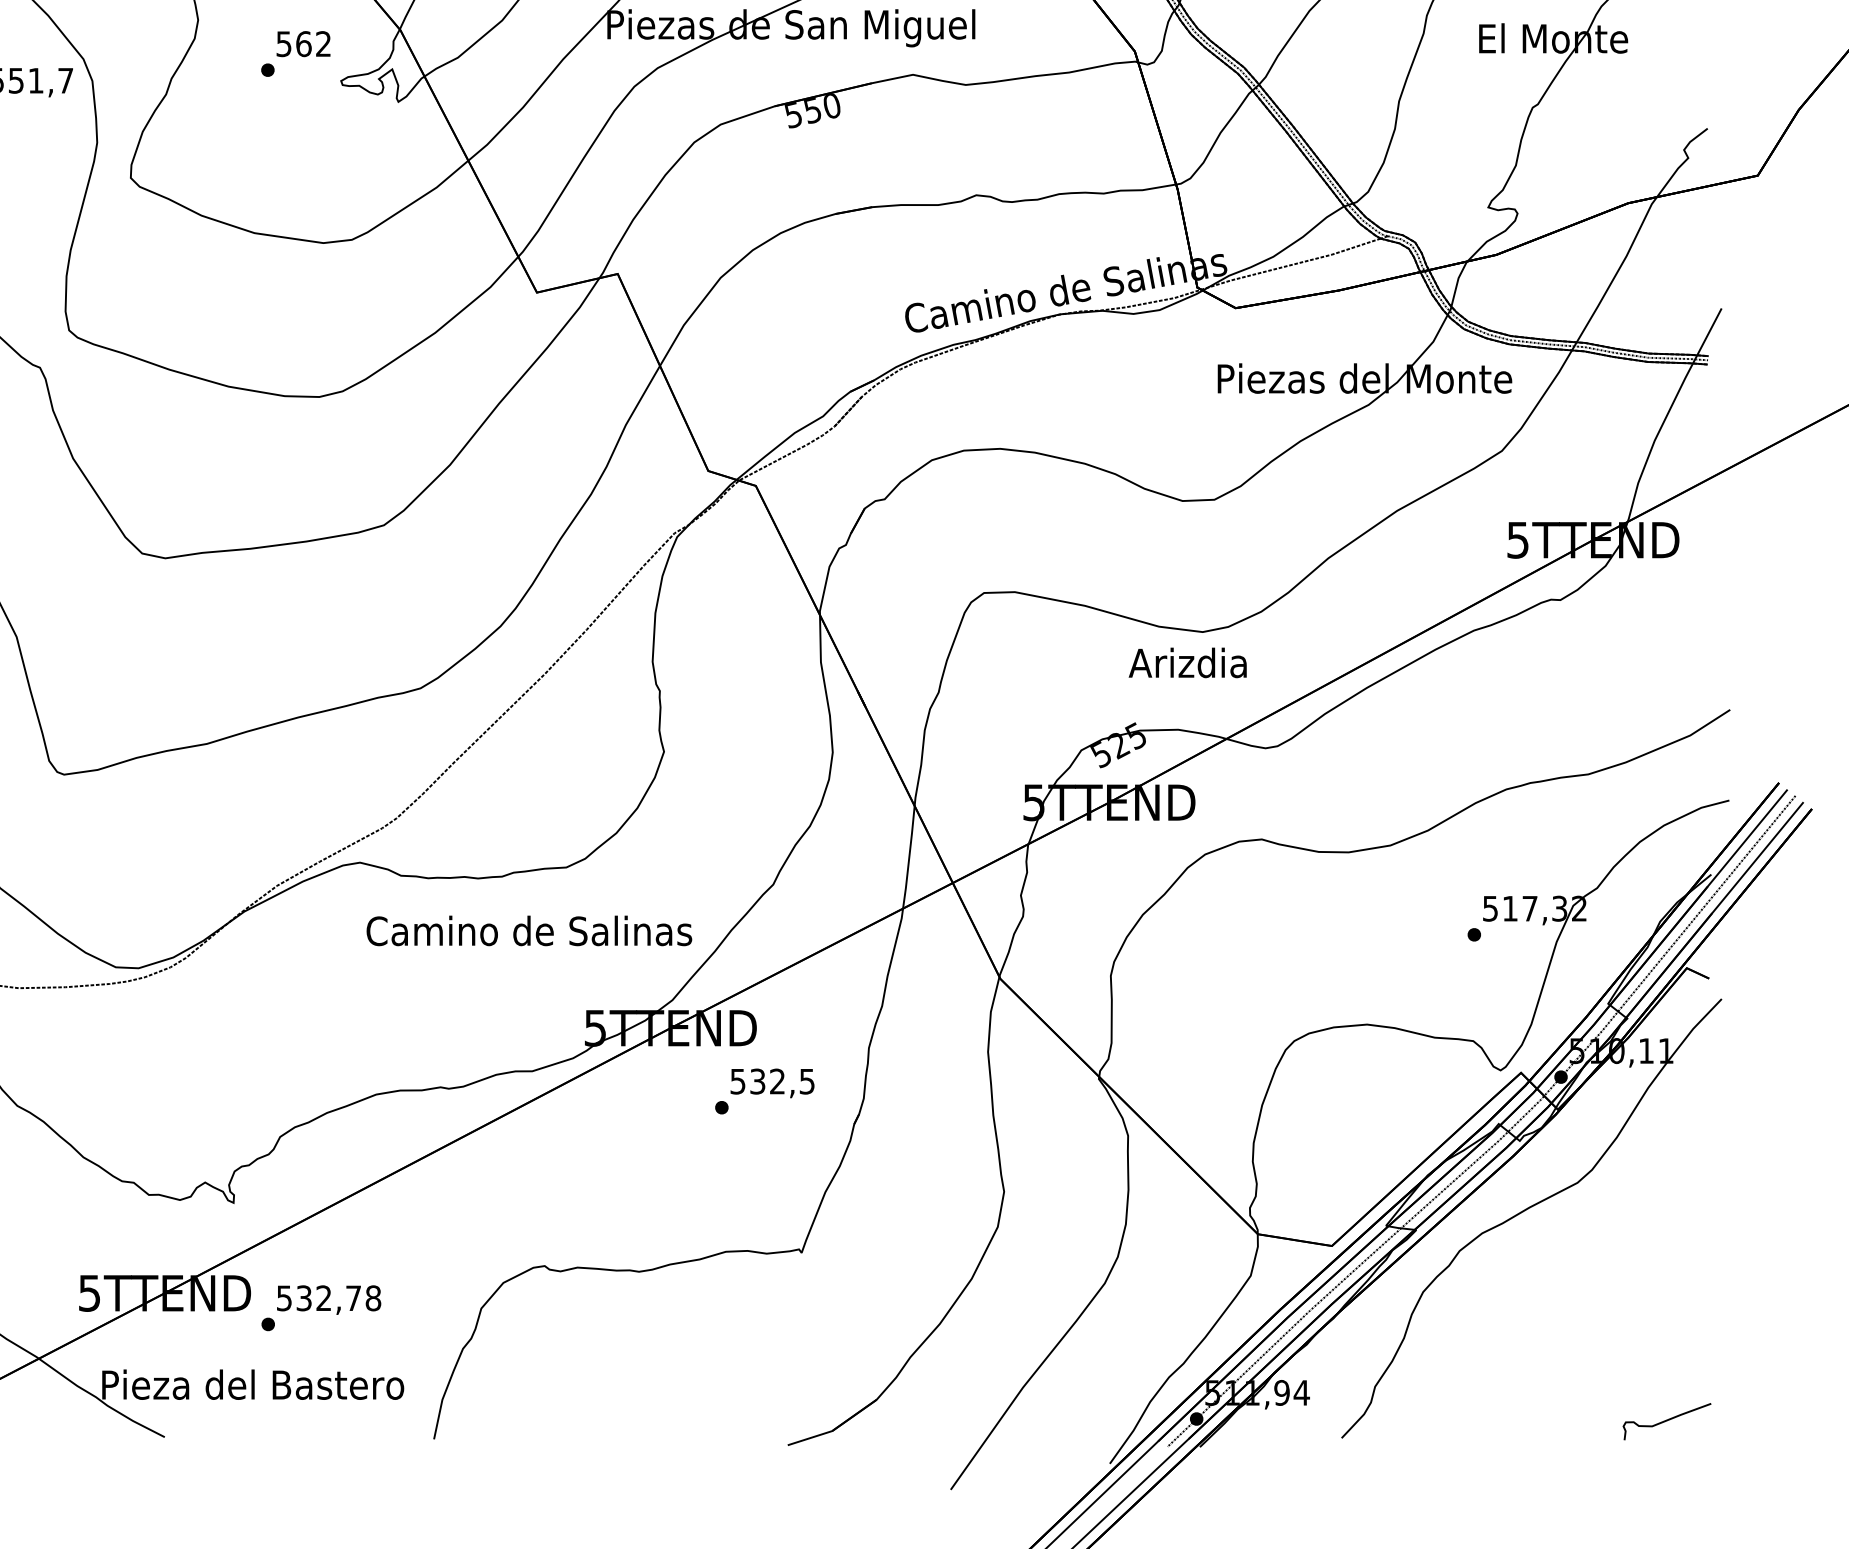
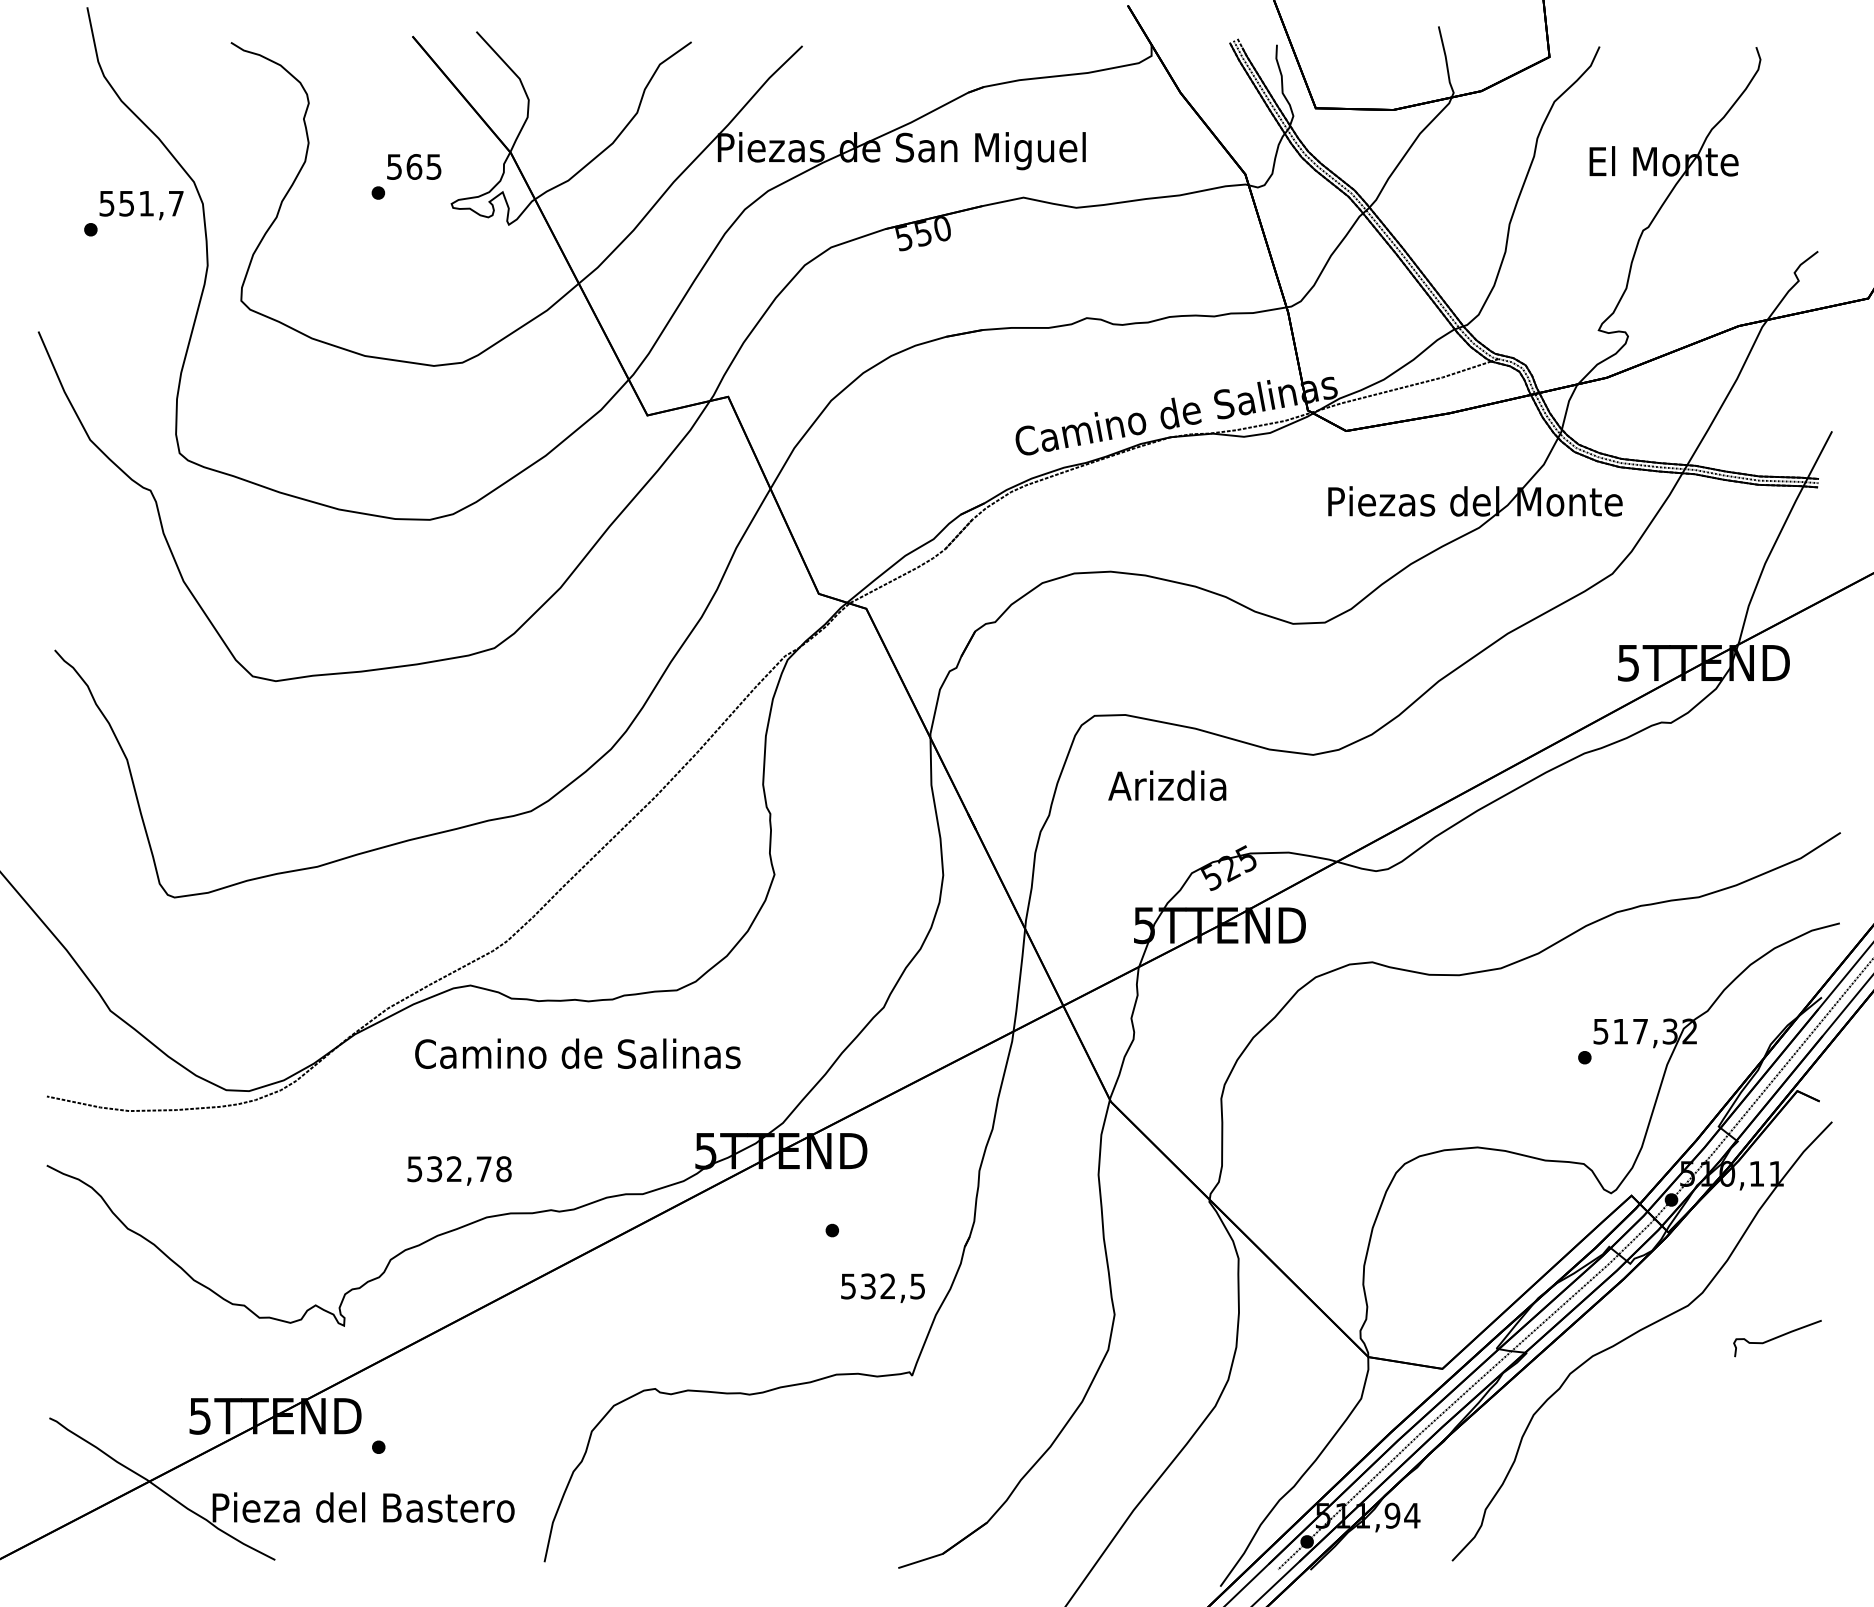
text: (323, 43) -> (433, 166), 562 -> 565
text: (1188, 662) -> (1167, 785), moved
text: (529, 930) -> (577, 1053), moved
text: (772, 1082) -> (882, 1287), moved
text: (329, 1299) -> (459, 1170), moved
part: (1667, 1421) -> (1777, 1338), moved

